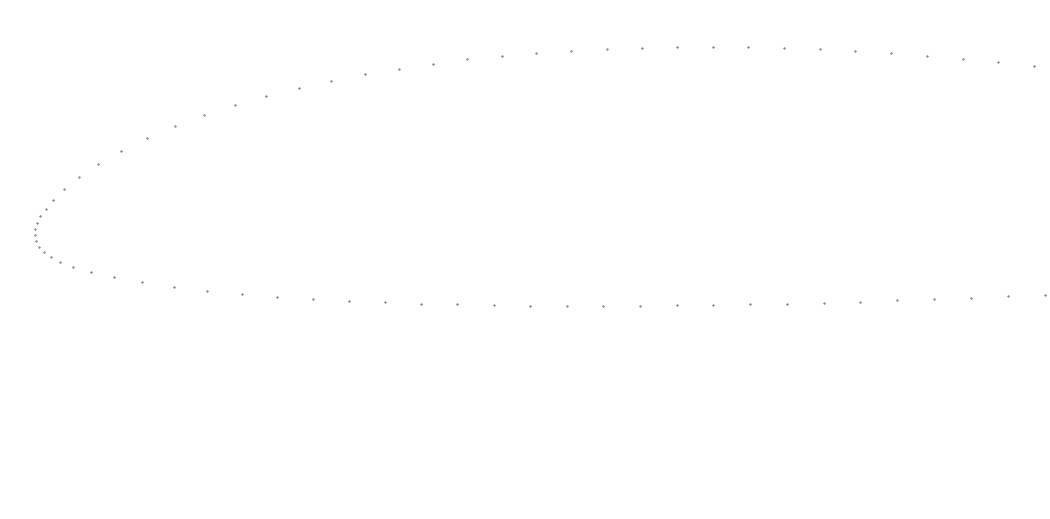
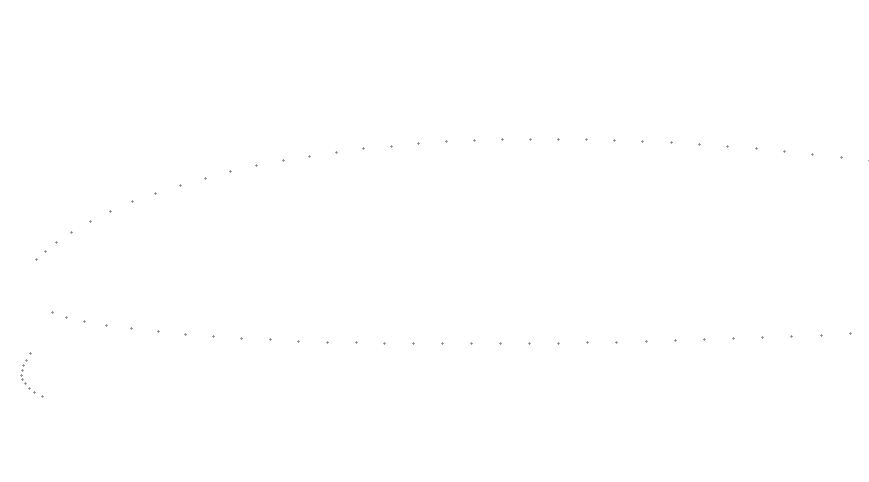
part: (37, 230) -> (23, 370), moved

